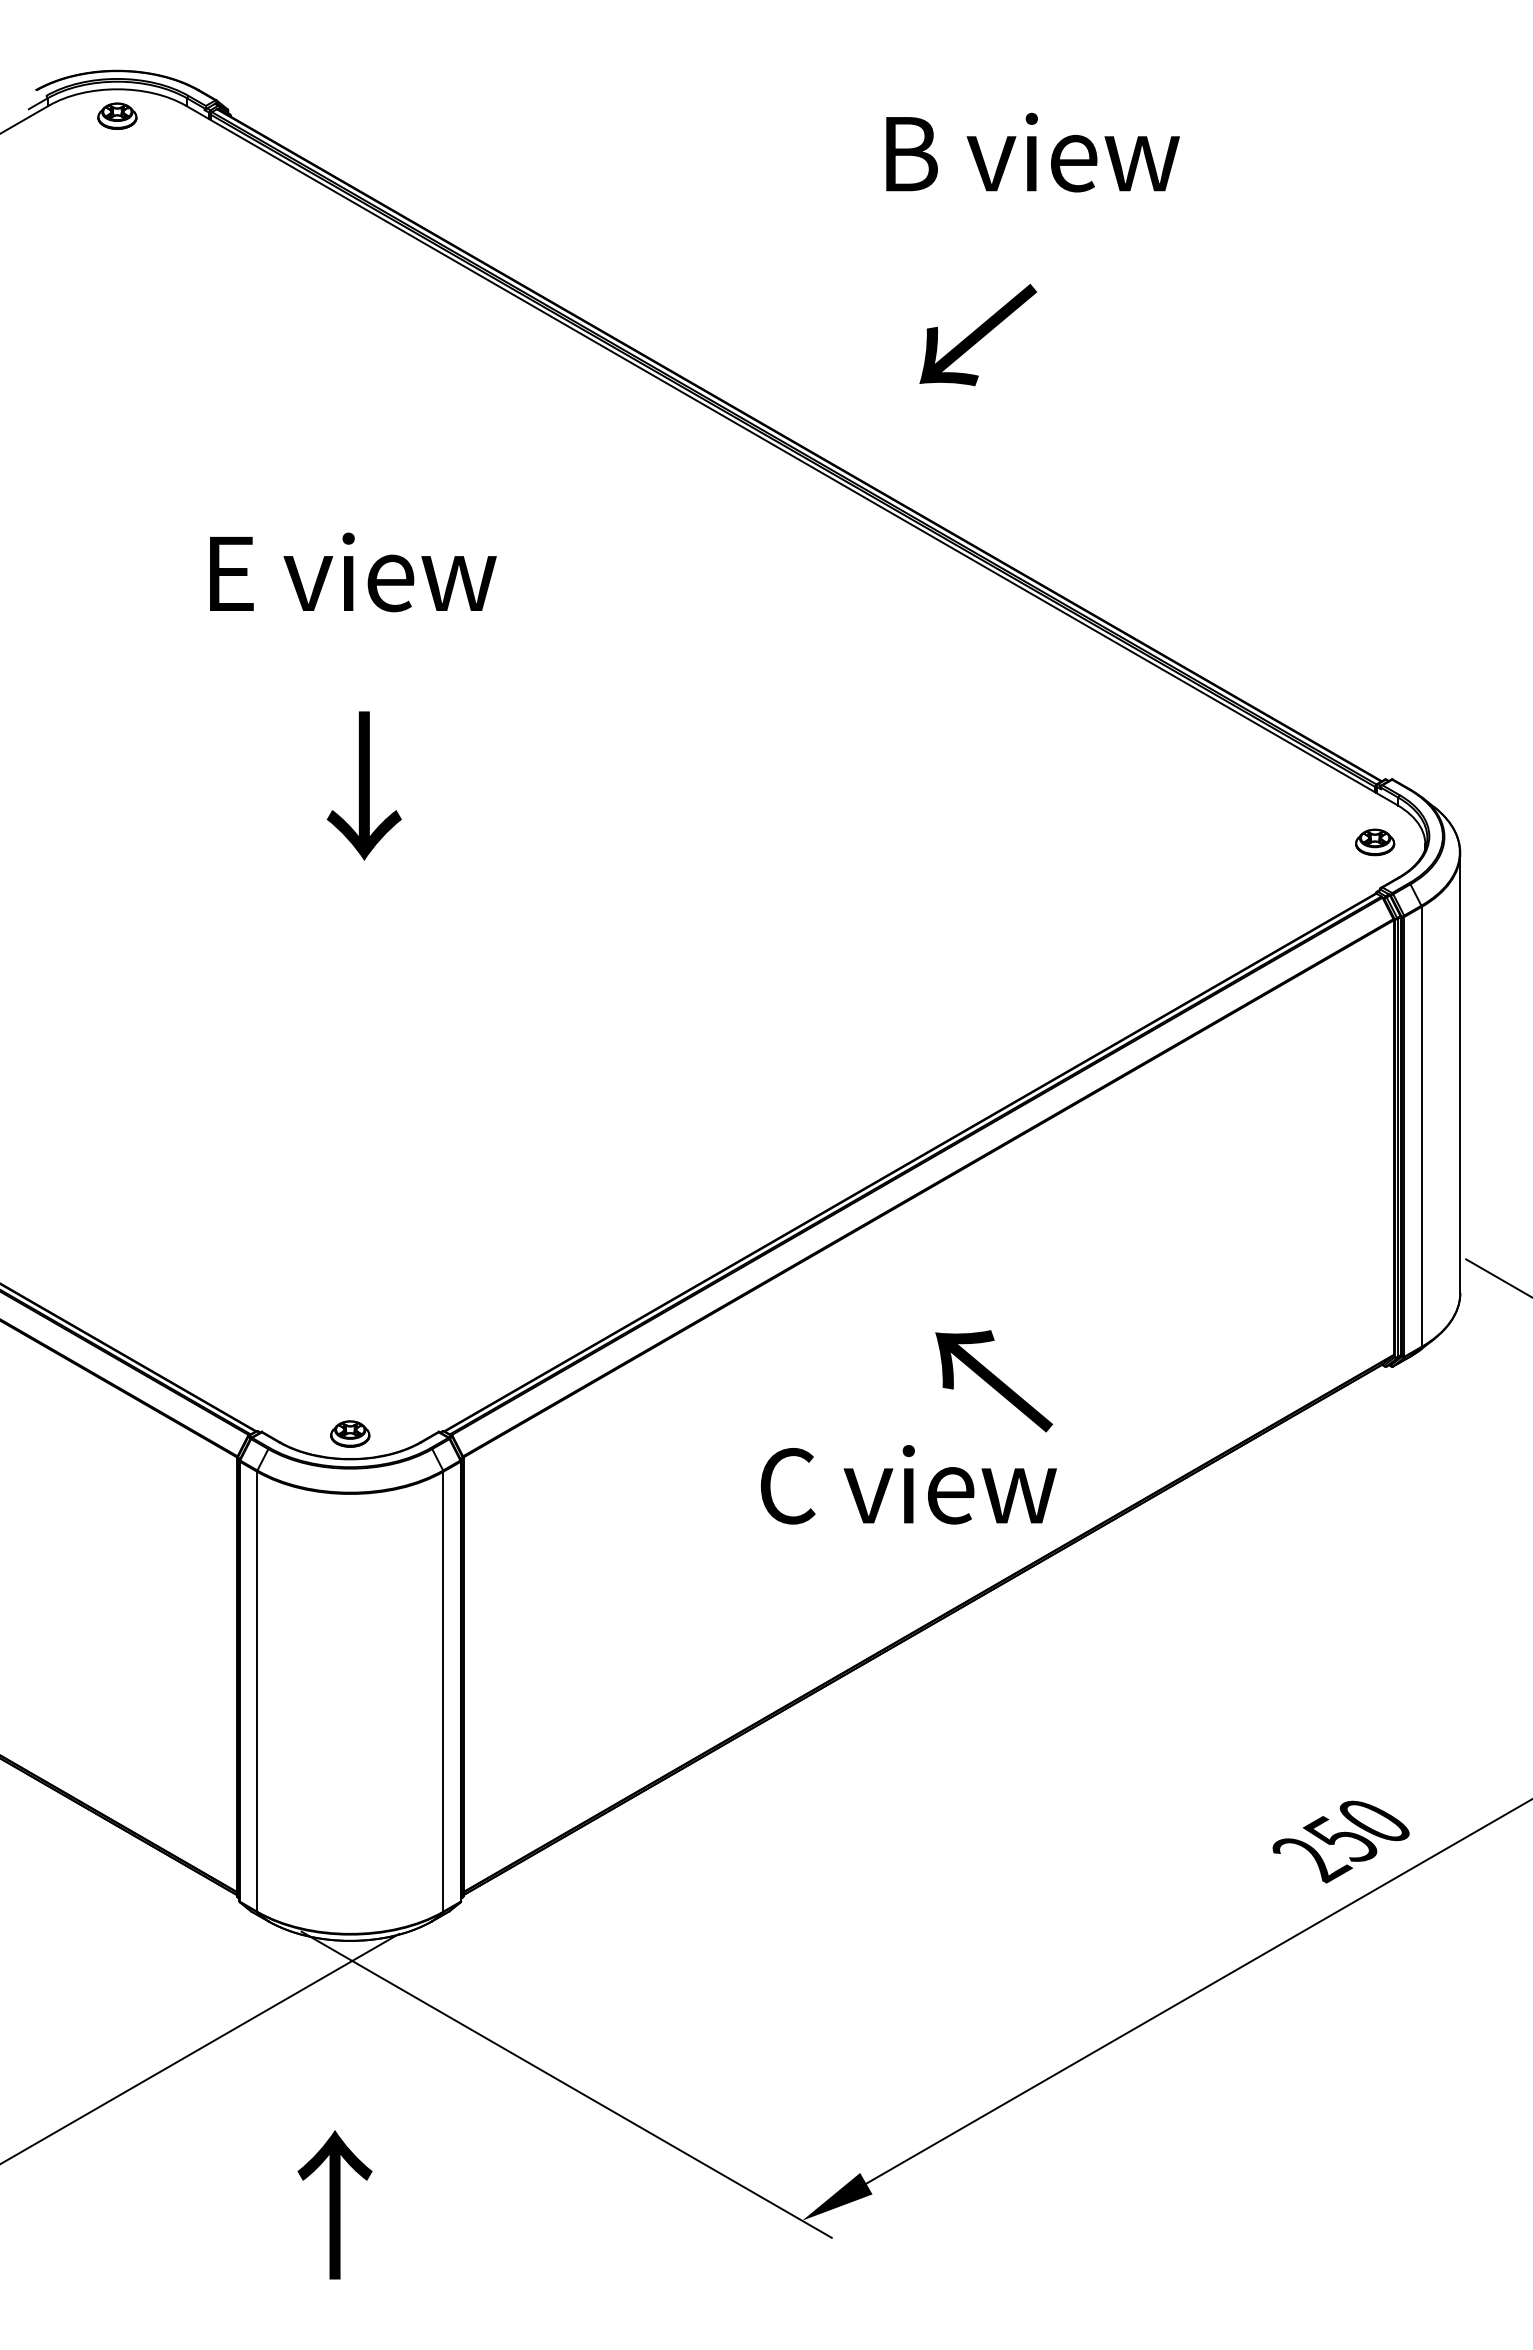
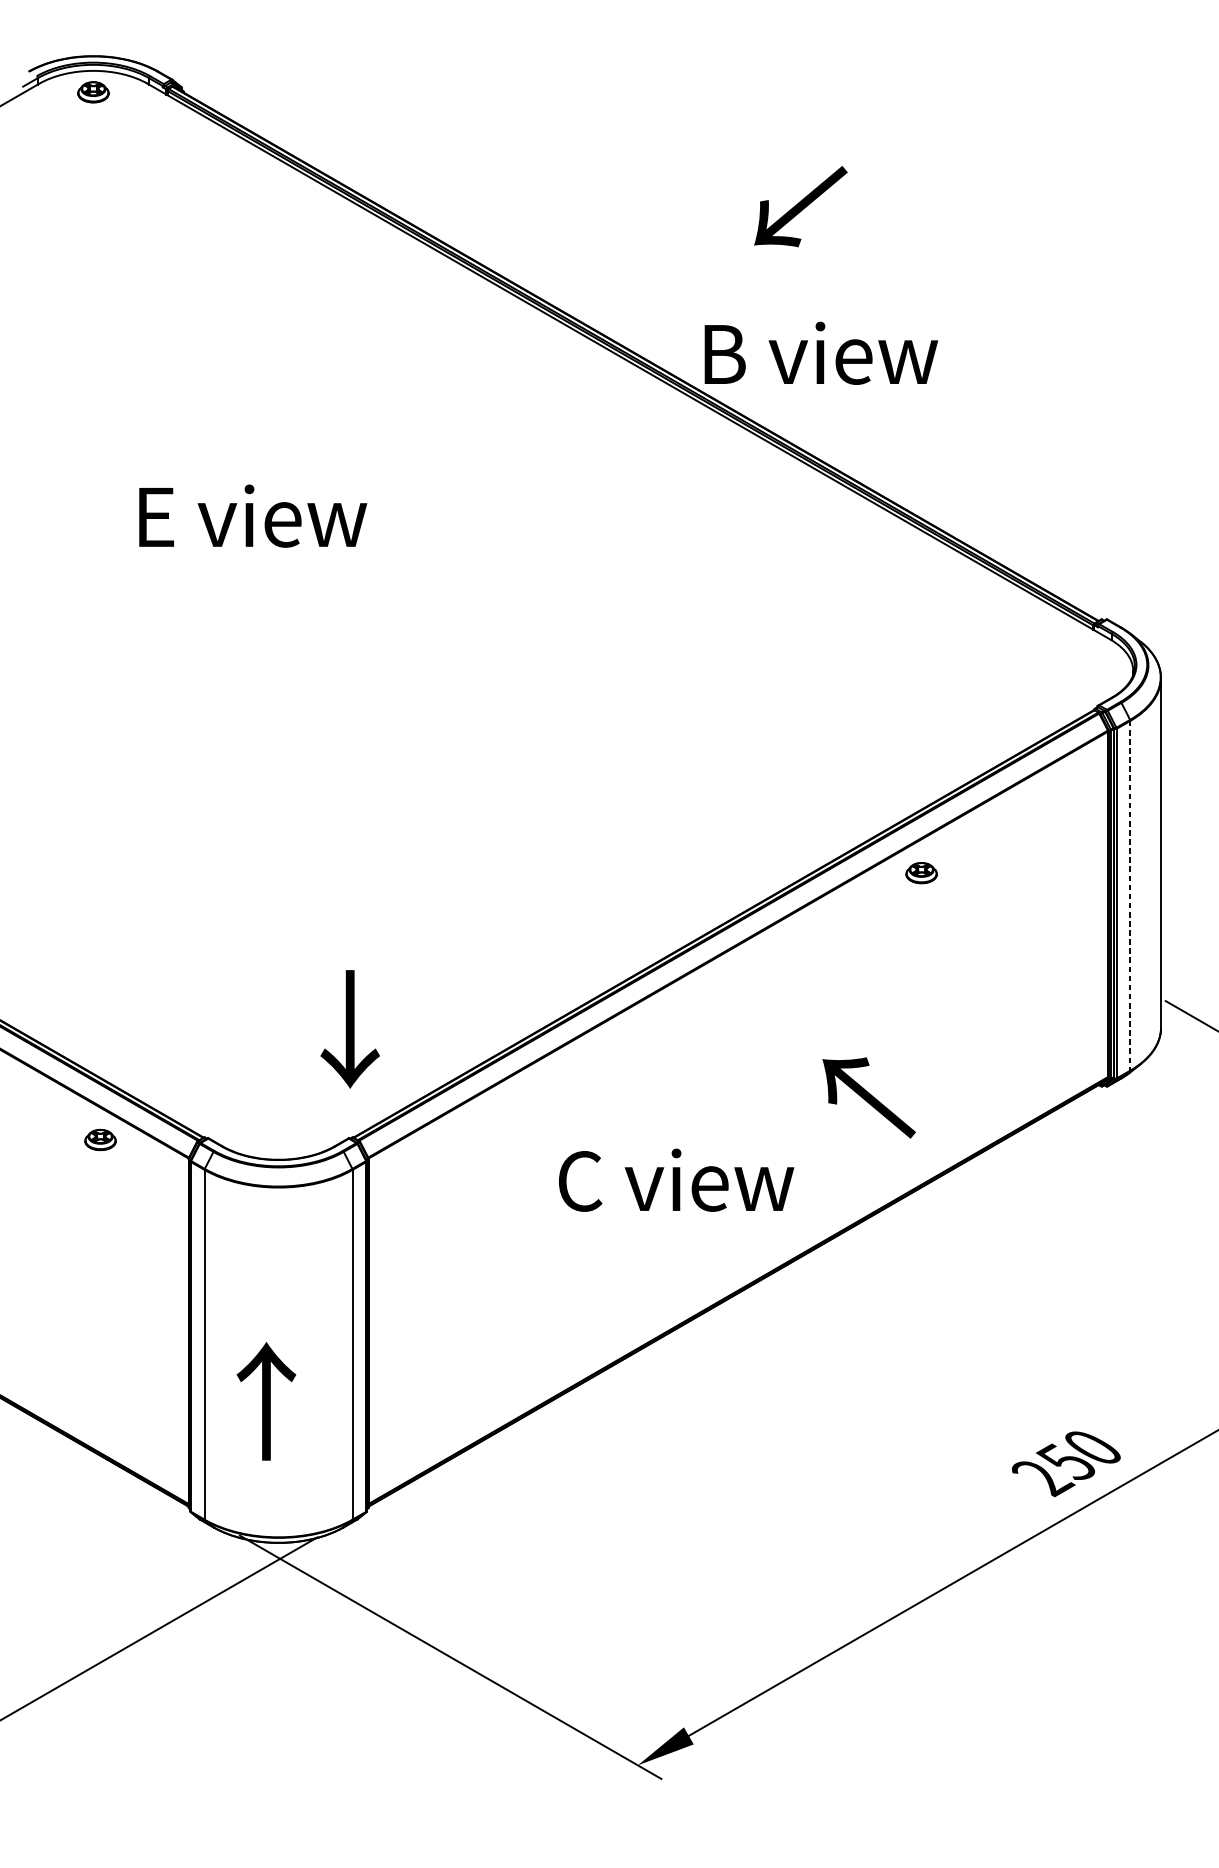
text: (1032, 152) -> (820, 353), moved
text: (978, 335) -> (801, 206), moved
text: (353, 572) -> (253, 516), moved
text: (363, 785) -> (349, 1029), moved
part: (1375, 842) -> (921, 873), moved
line: (1421, 1126) -> (1130, 895), solid -> dashed
text: (993, 1381) -> (868, 1098), moved
part: (350, 1433) -> (100, 1139), moved
text: (908, 1484) -> (676, 1180), moved
text: (334, 2204) -> (266, 1401), moved

